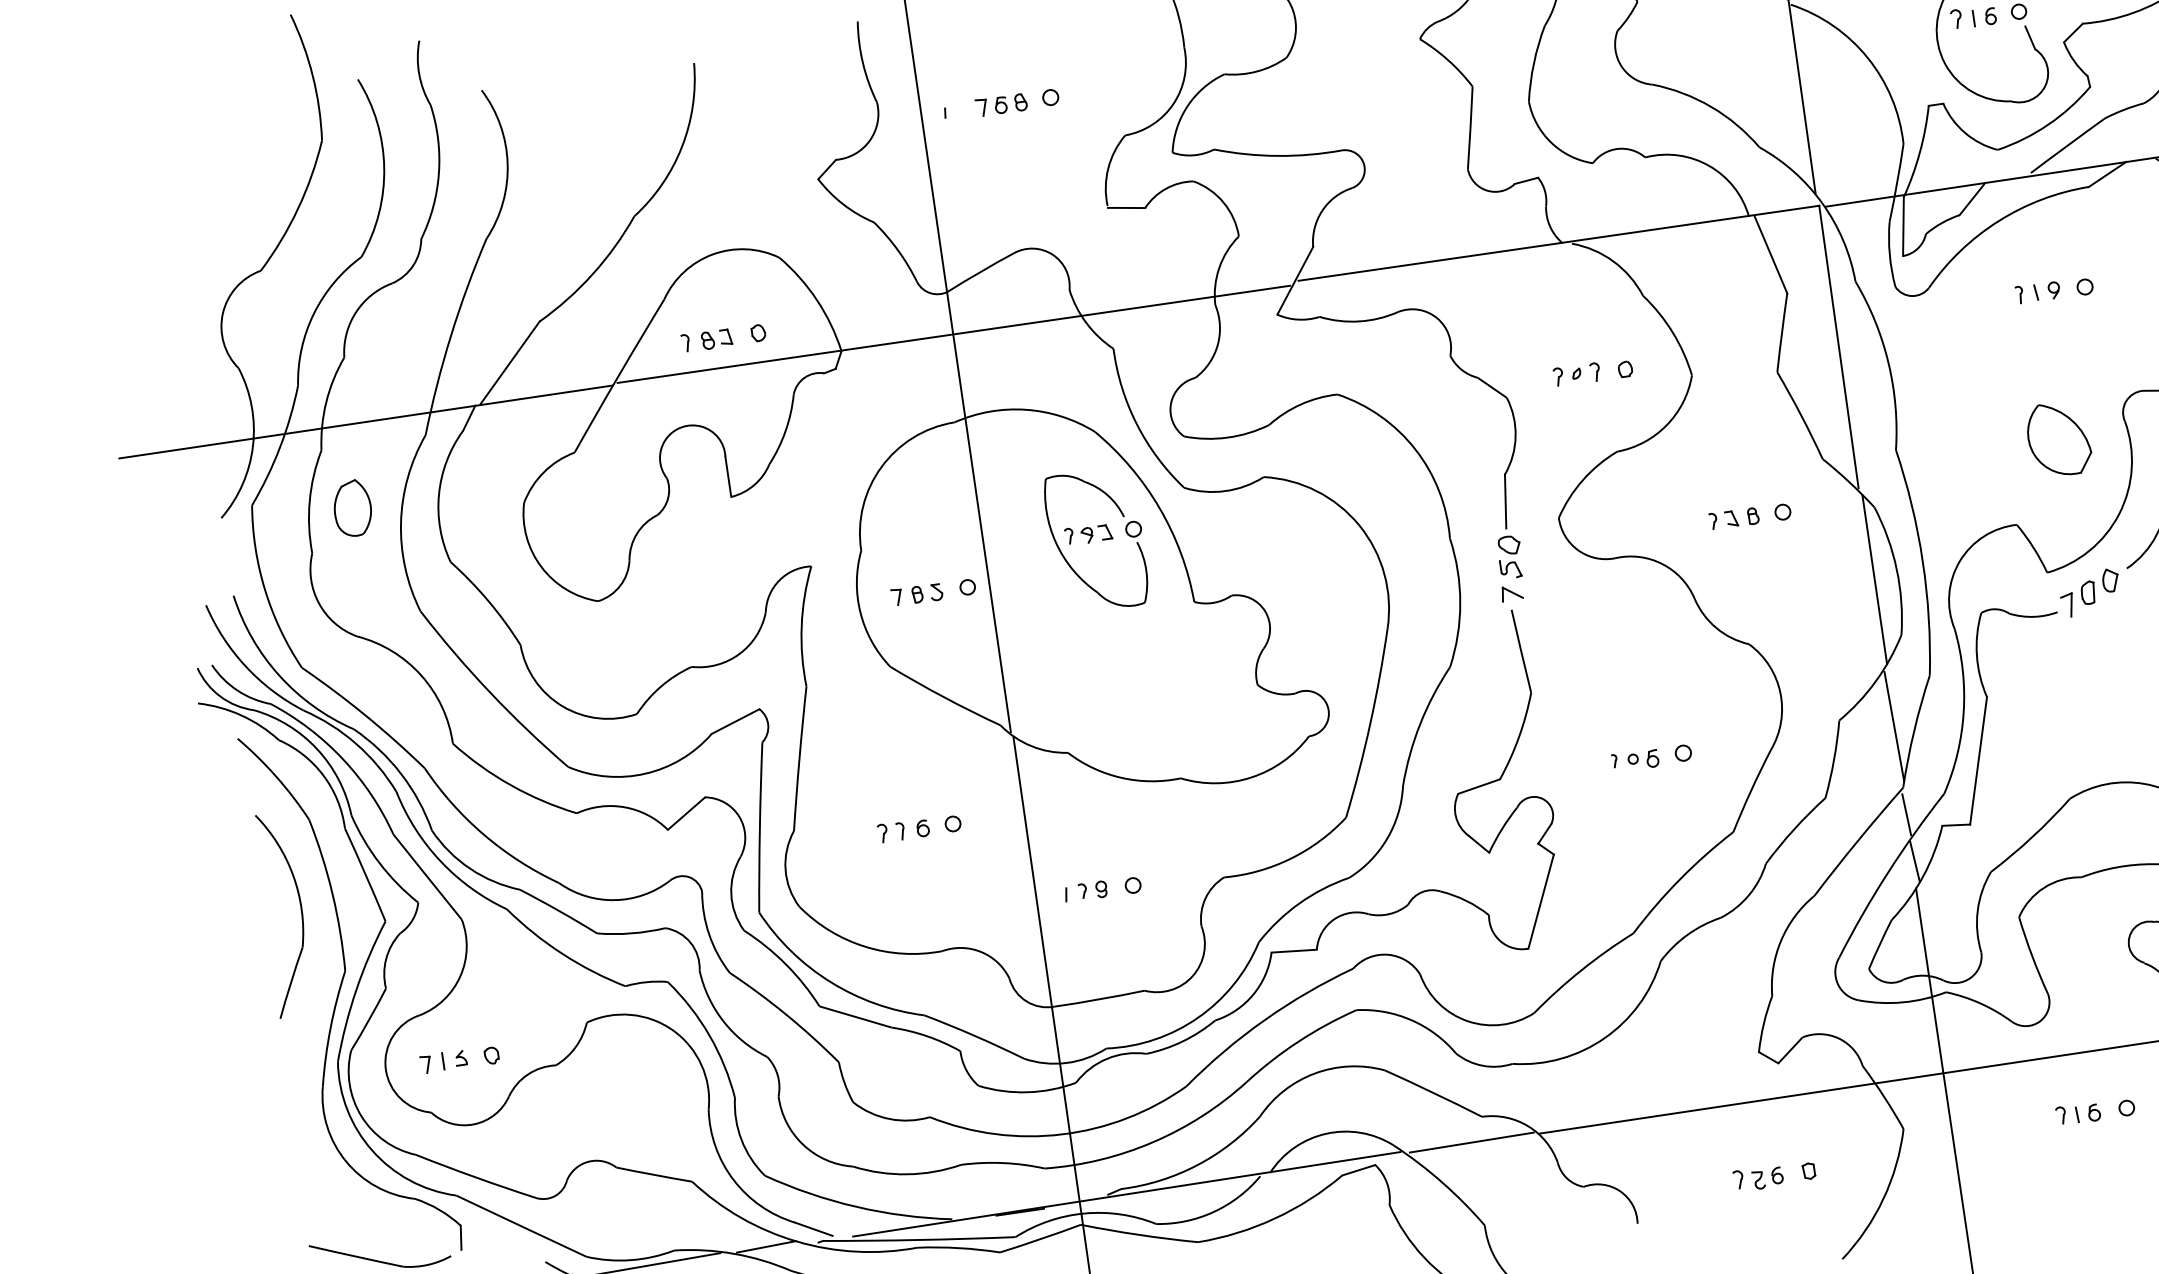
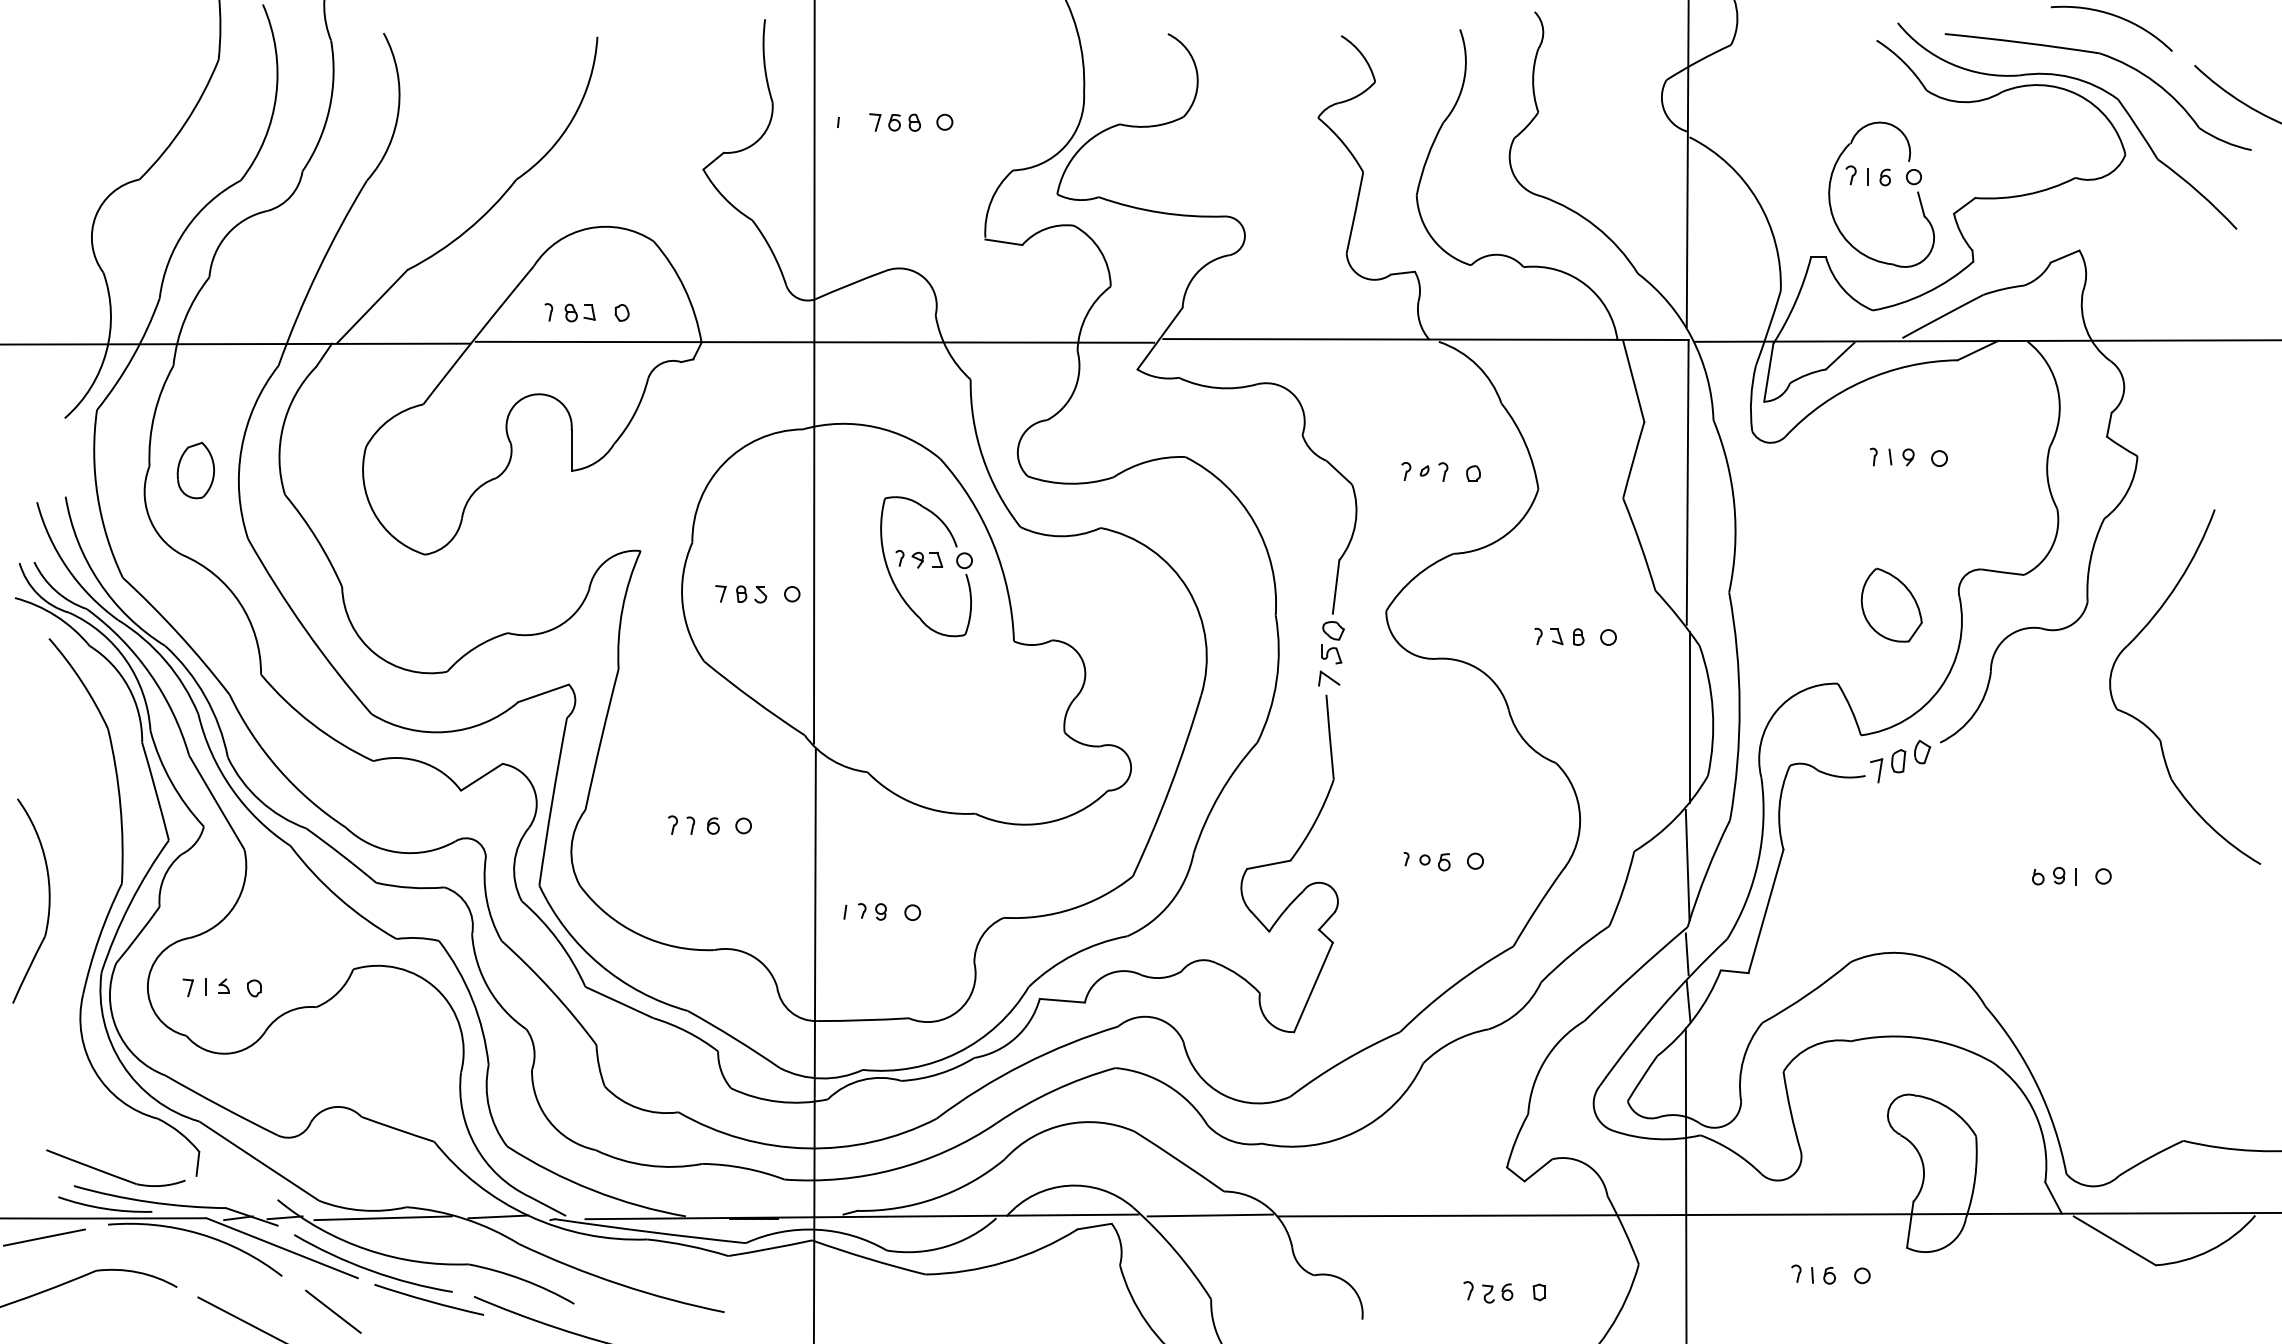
part: (352, 508) -> (195, 470), moved
part: (300, 911) -> (48, 900), moved

